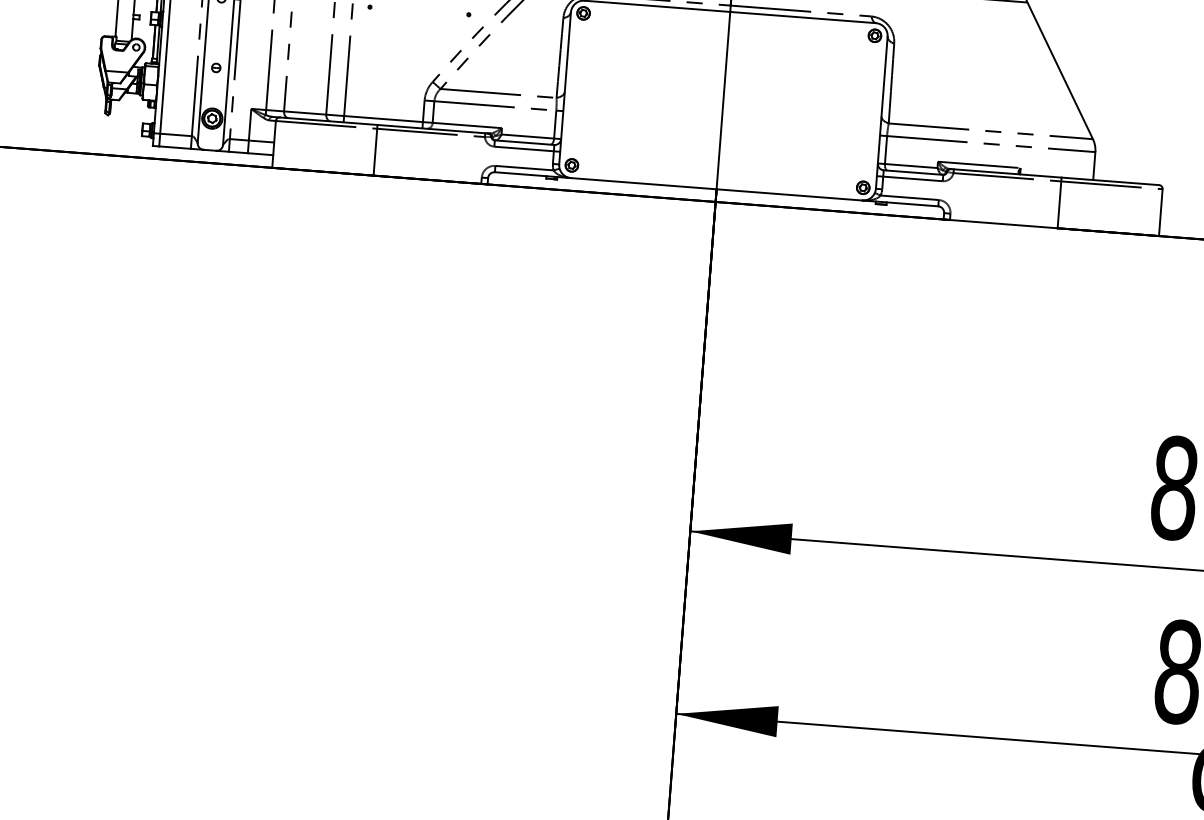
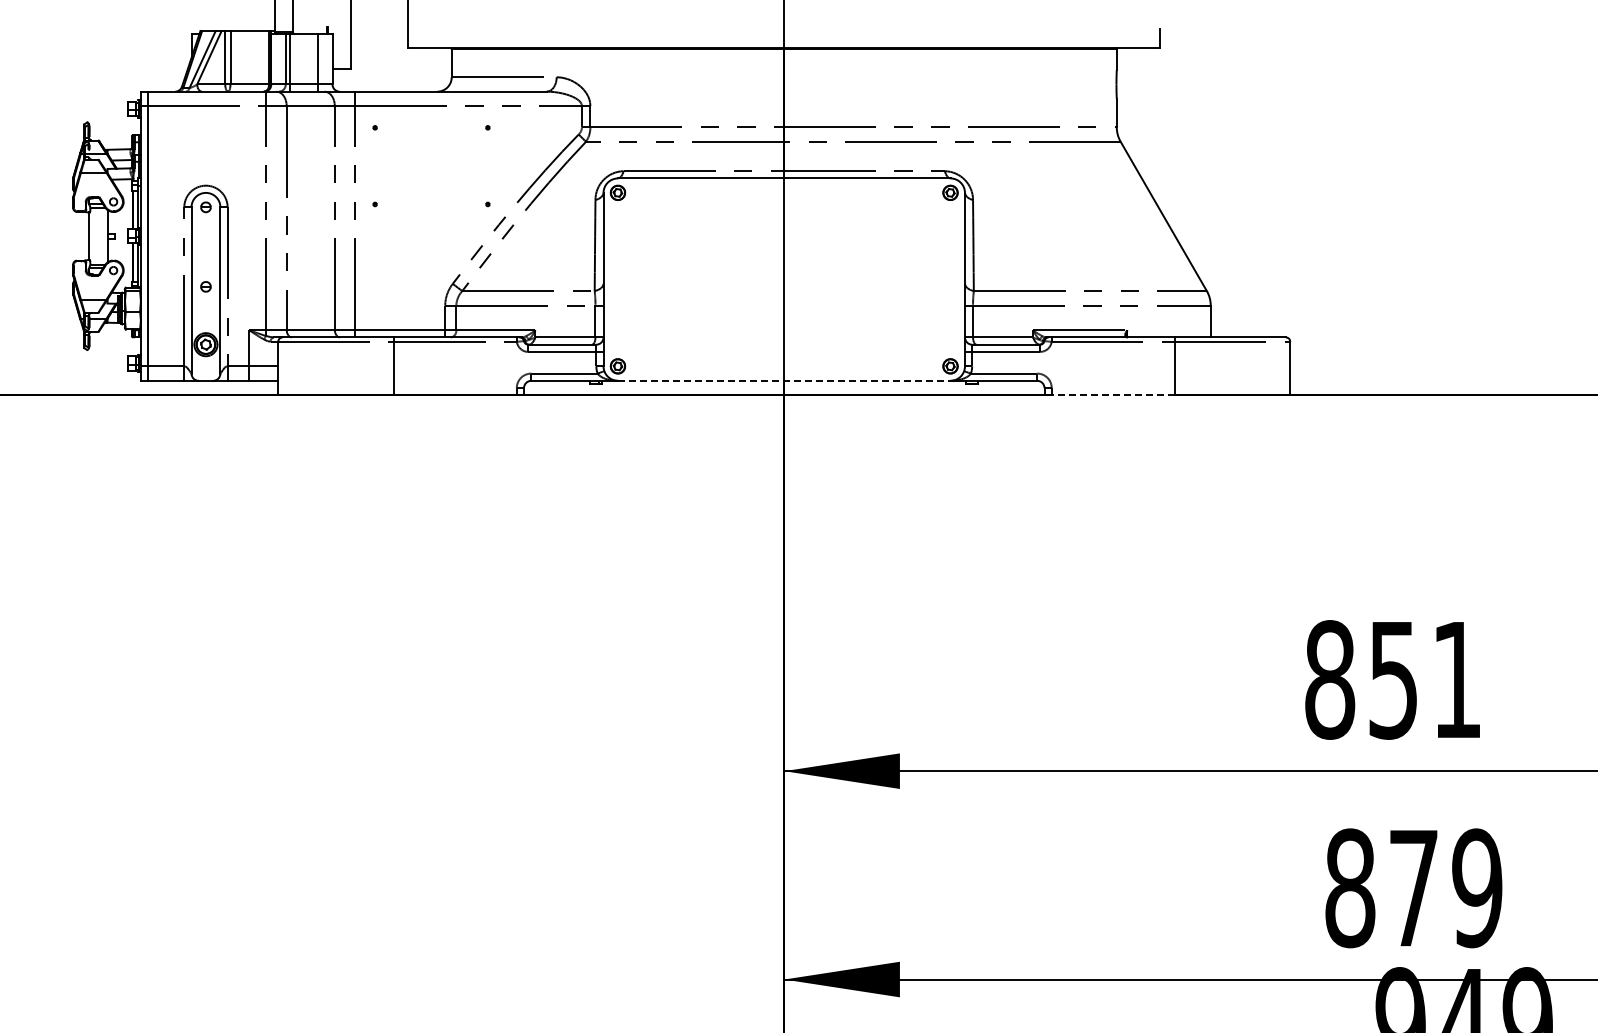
line: (716, 189) -> (784, 380), solid -> dashed
line: (1003, 224) -> (1112, 395), solid -> dashed

